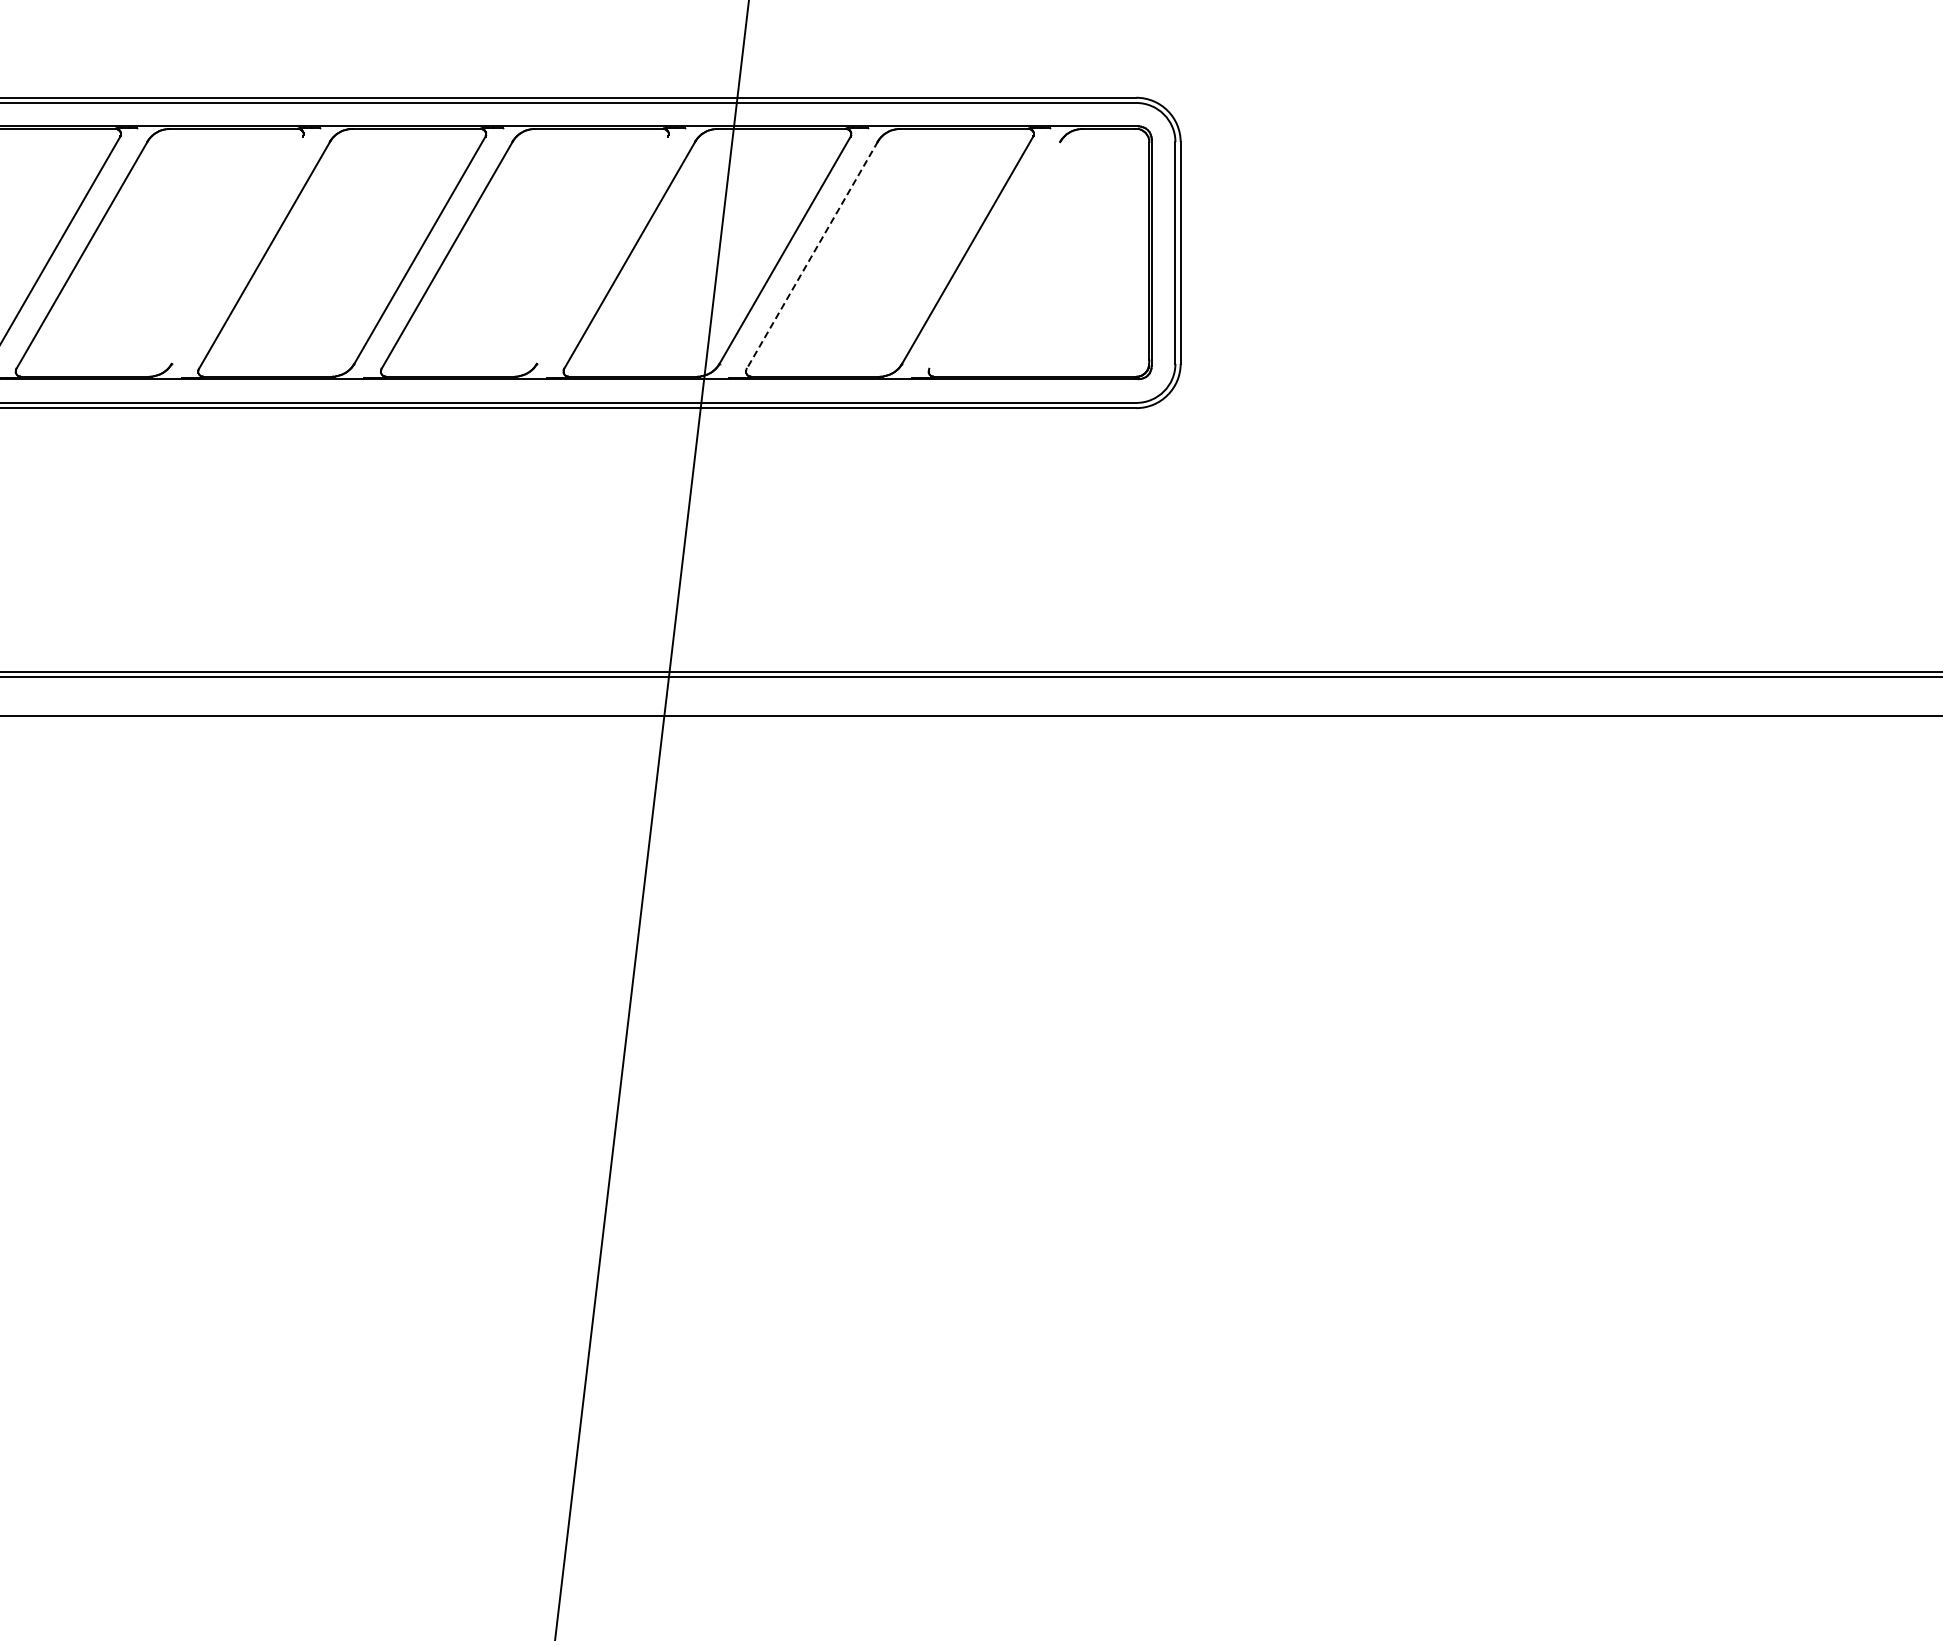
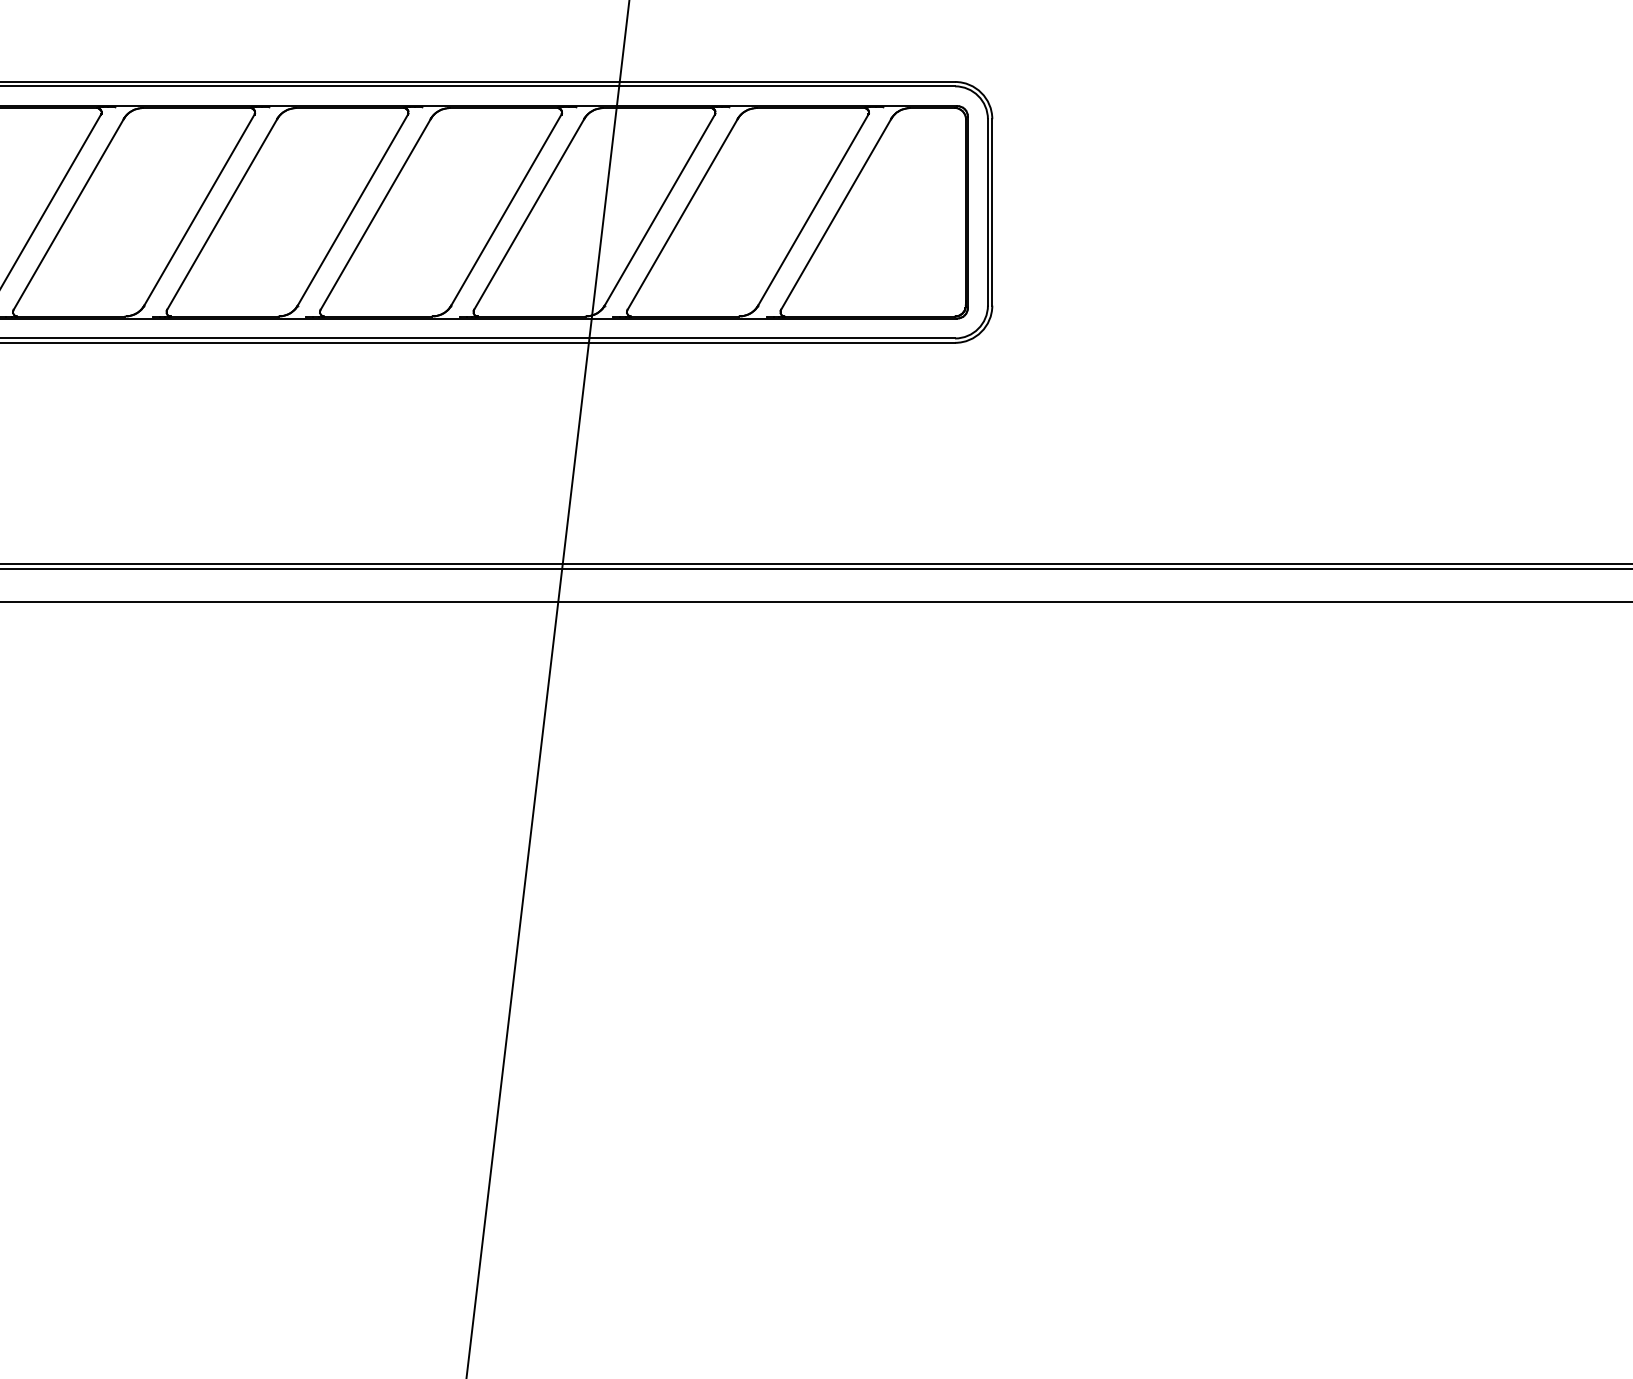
line: (237, 250) -> (199, 210), added
line: (602, 250) -> (506, 210), added
line: (812, 255) -> (682, 214), dashed -> solid
line: (994, 255) -> (835, 214), added

